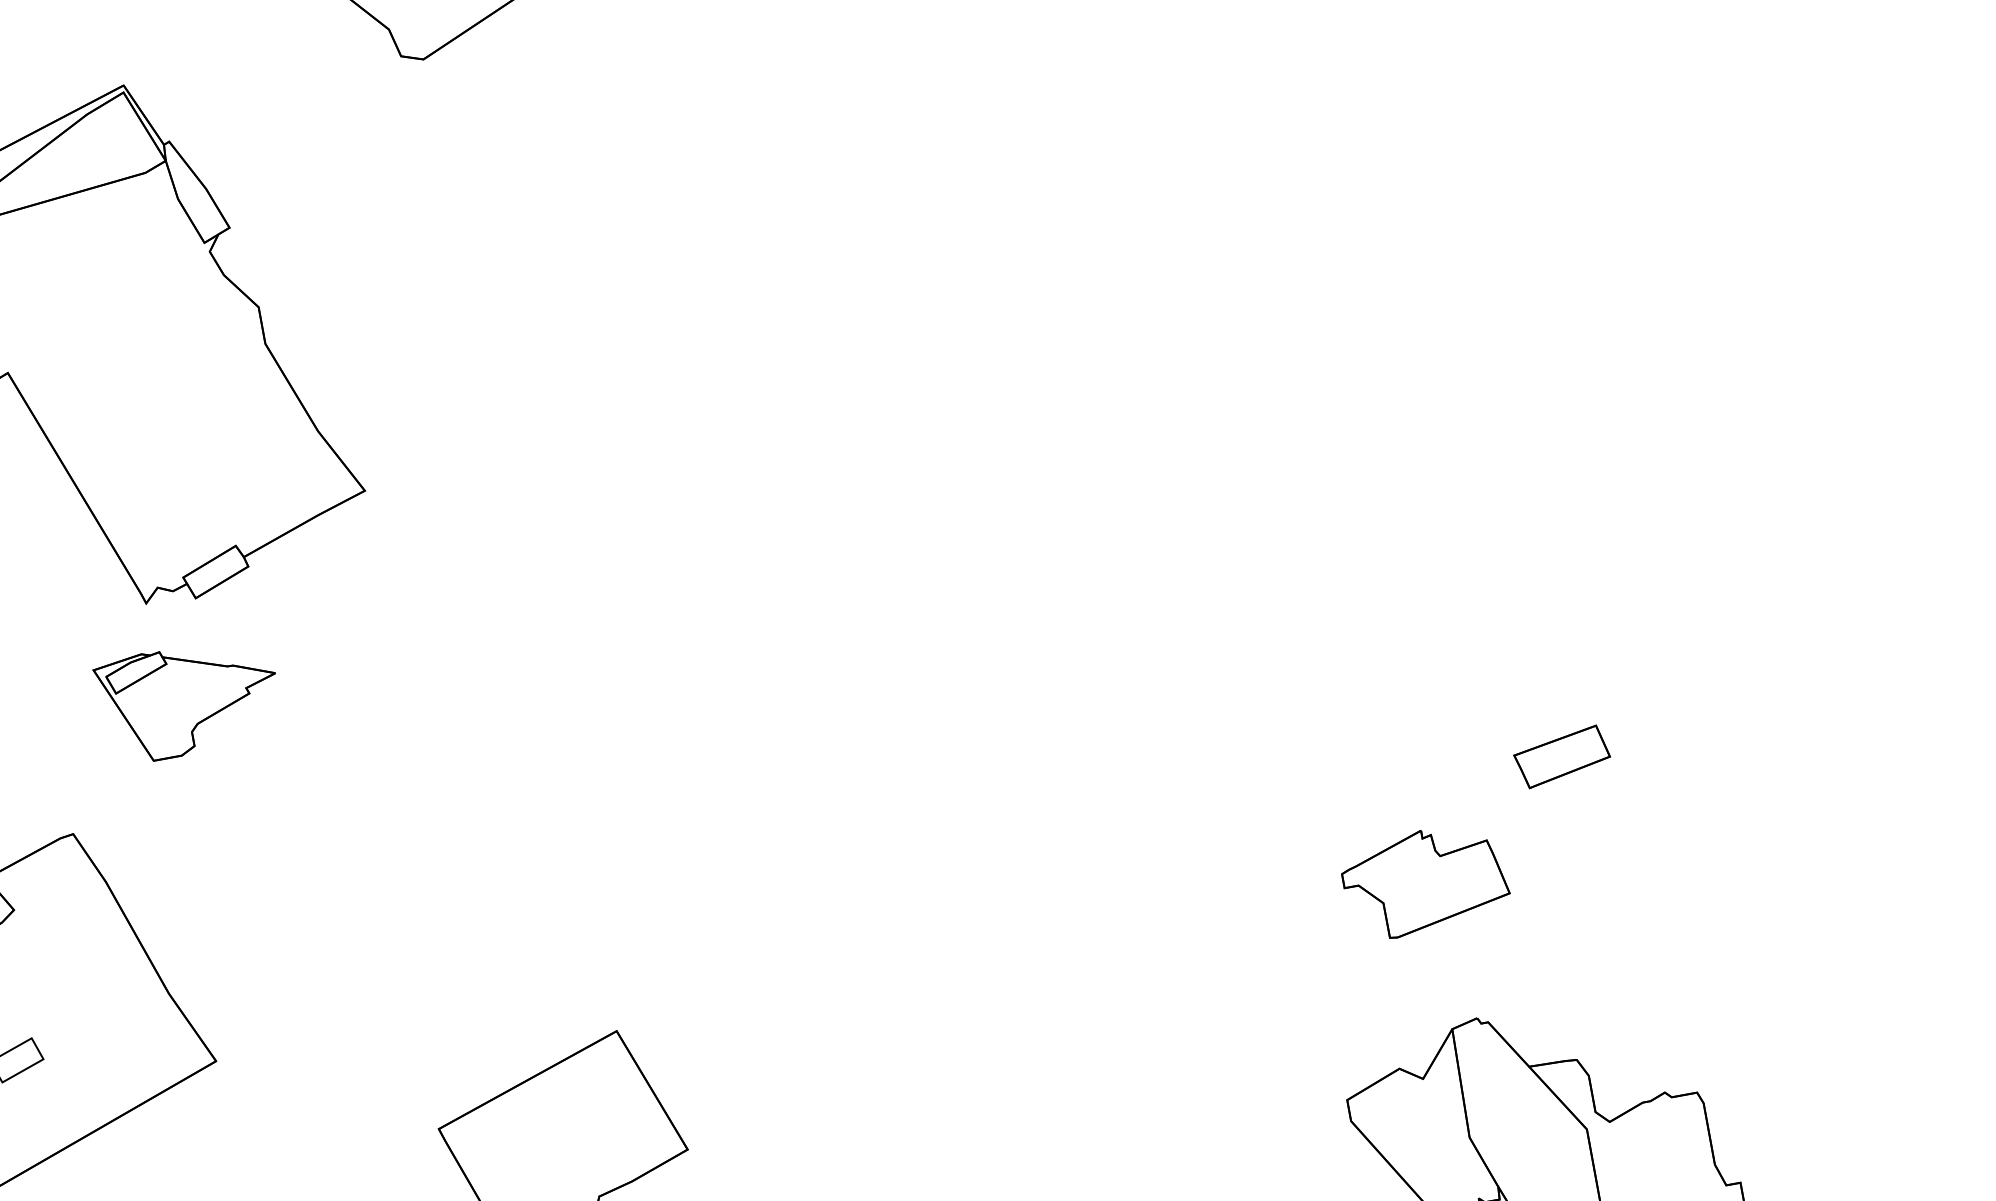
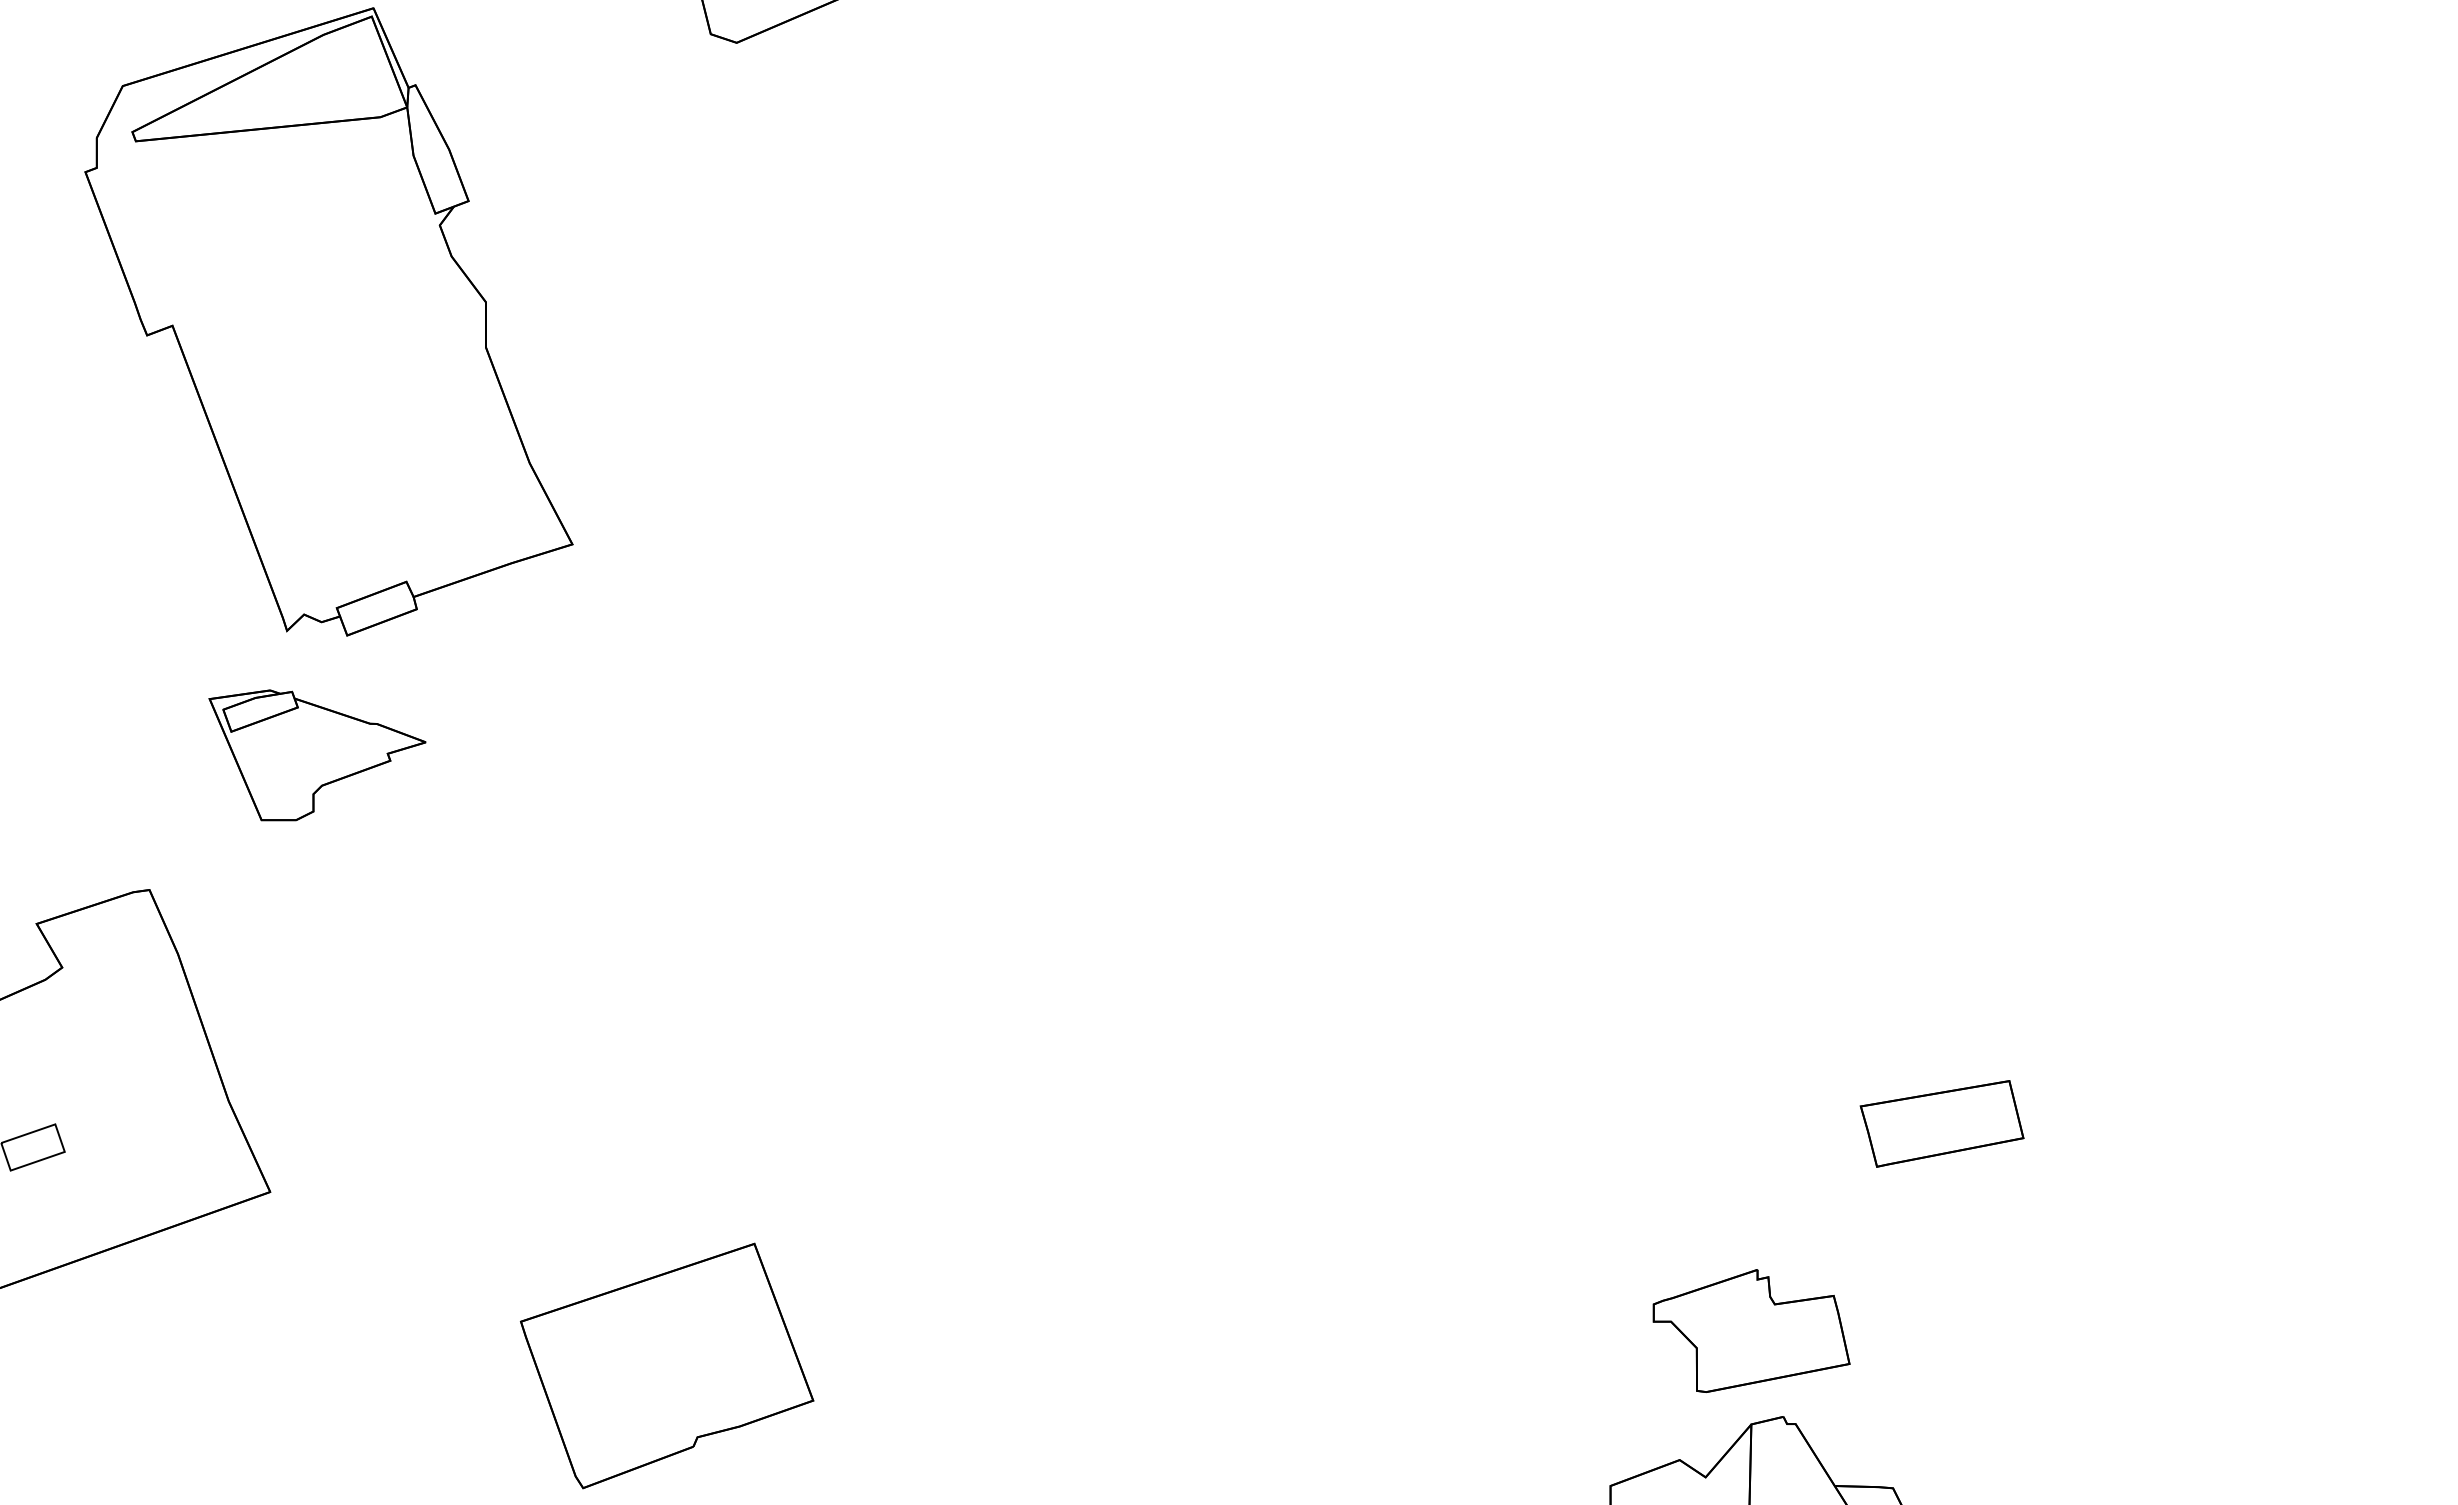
part: (1561, 756) -> (1941, 1123), size x1.43
part: (1425, 880) -> (1751, 1330), moved

